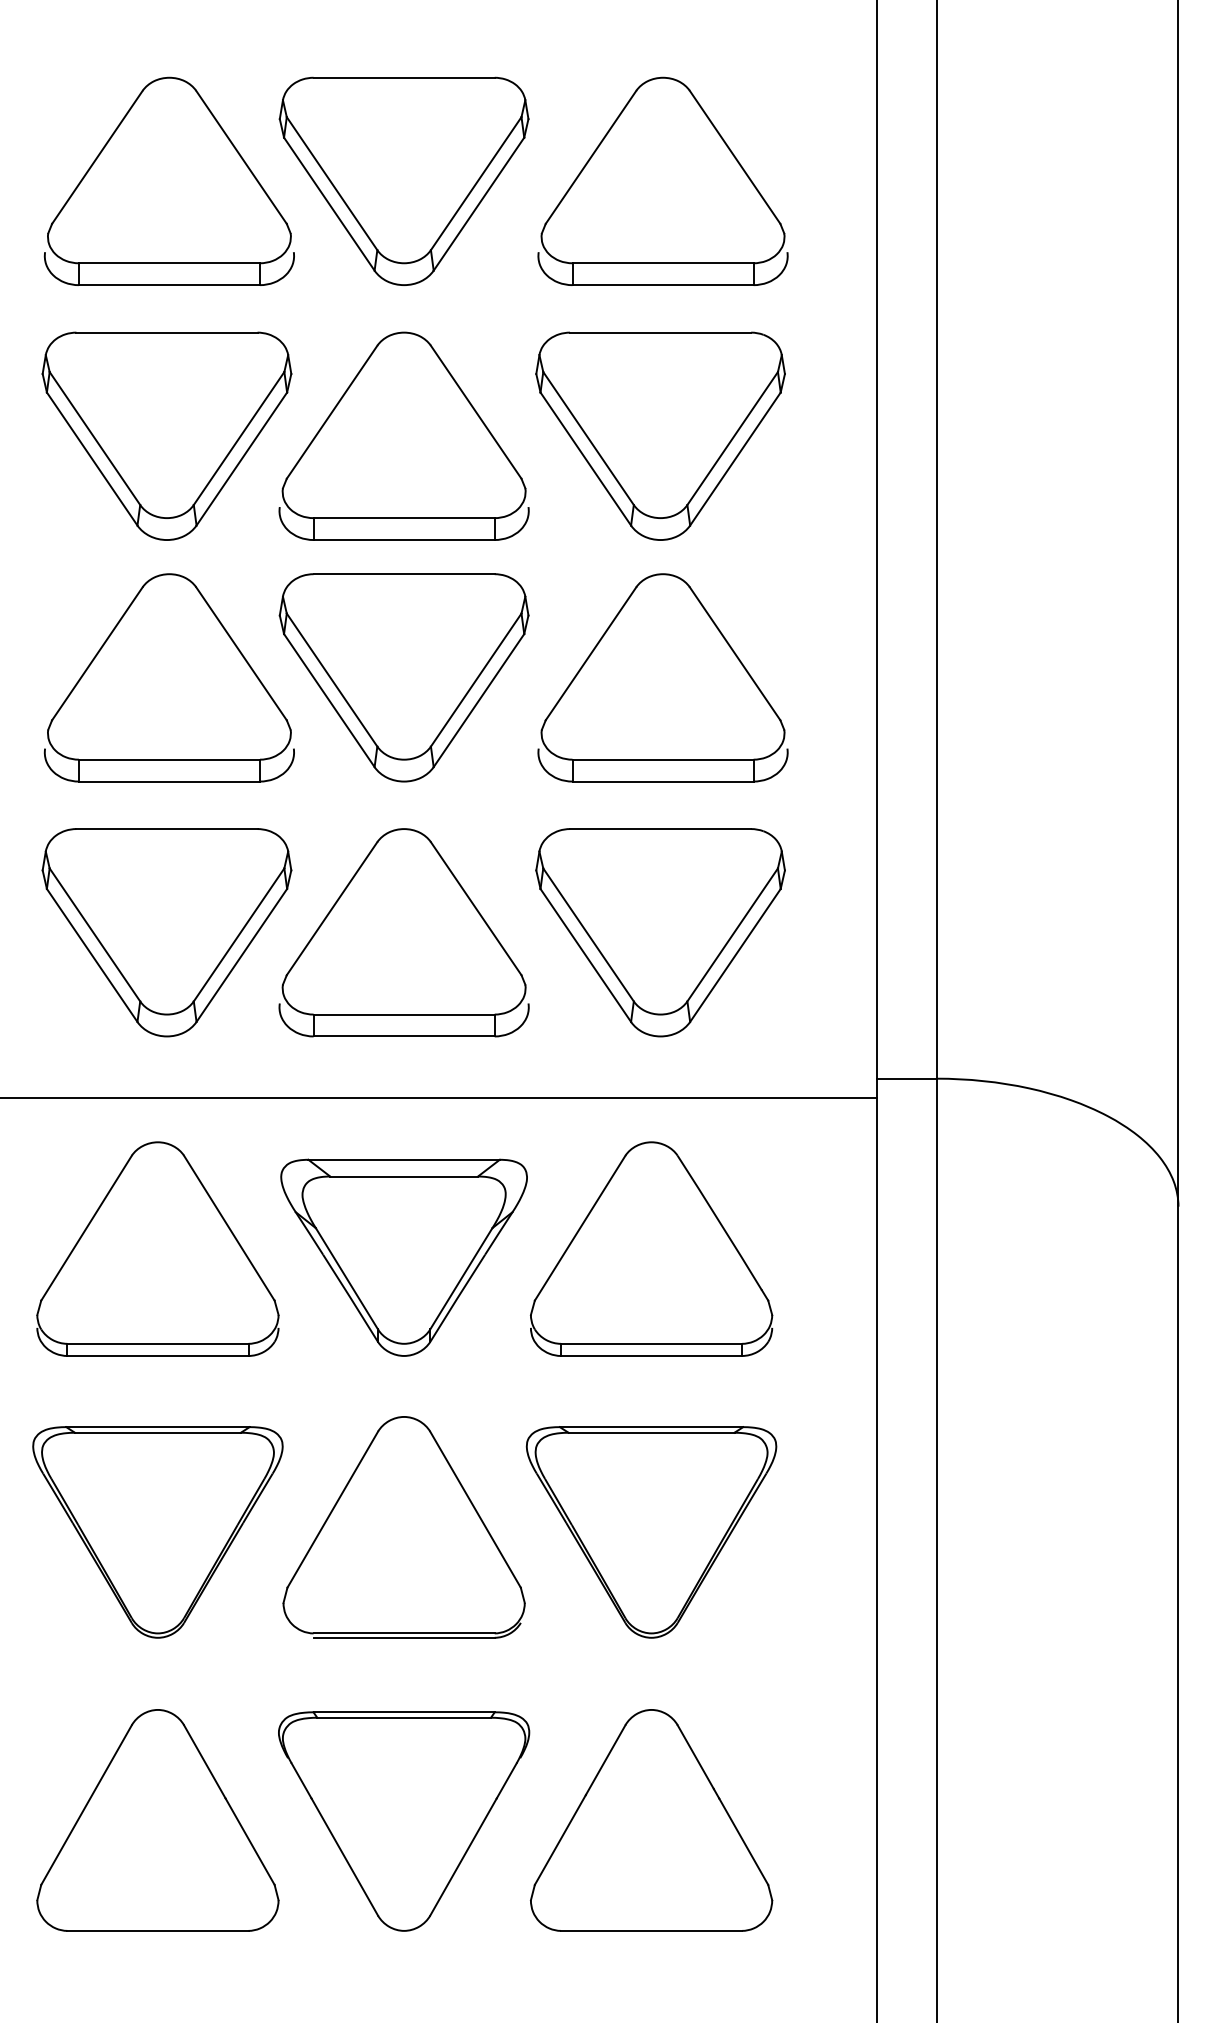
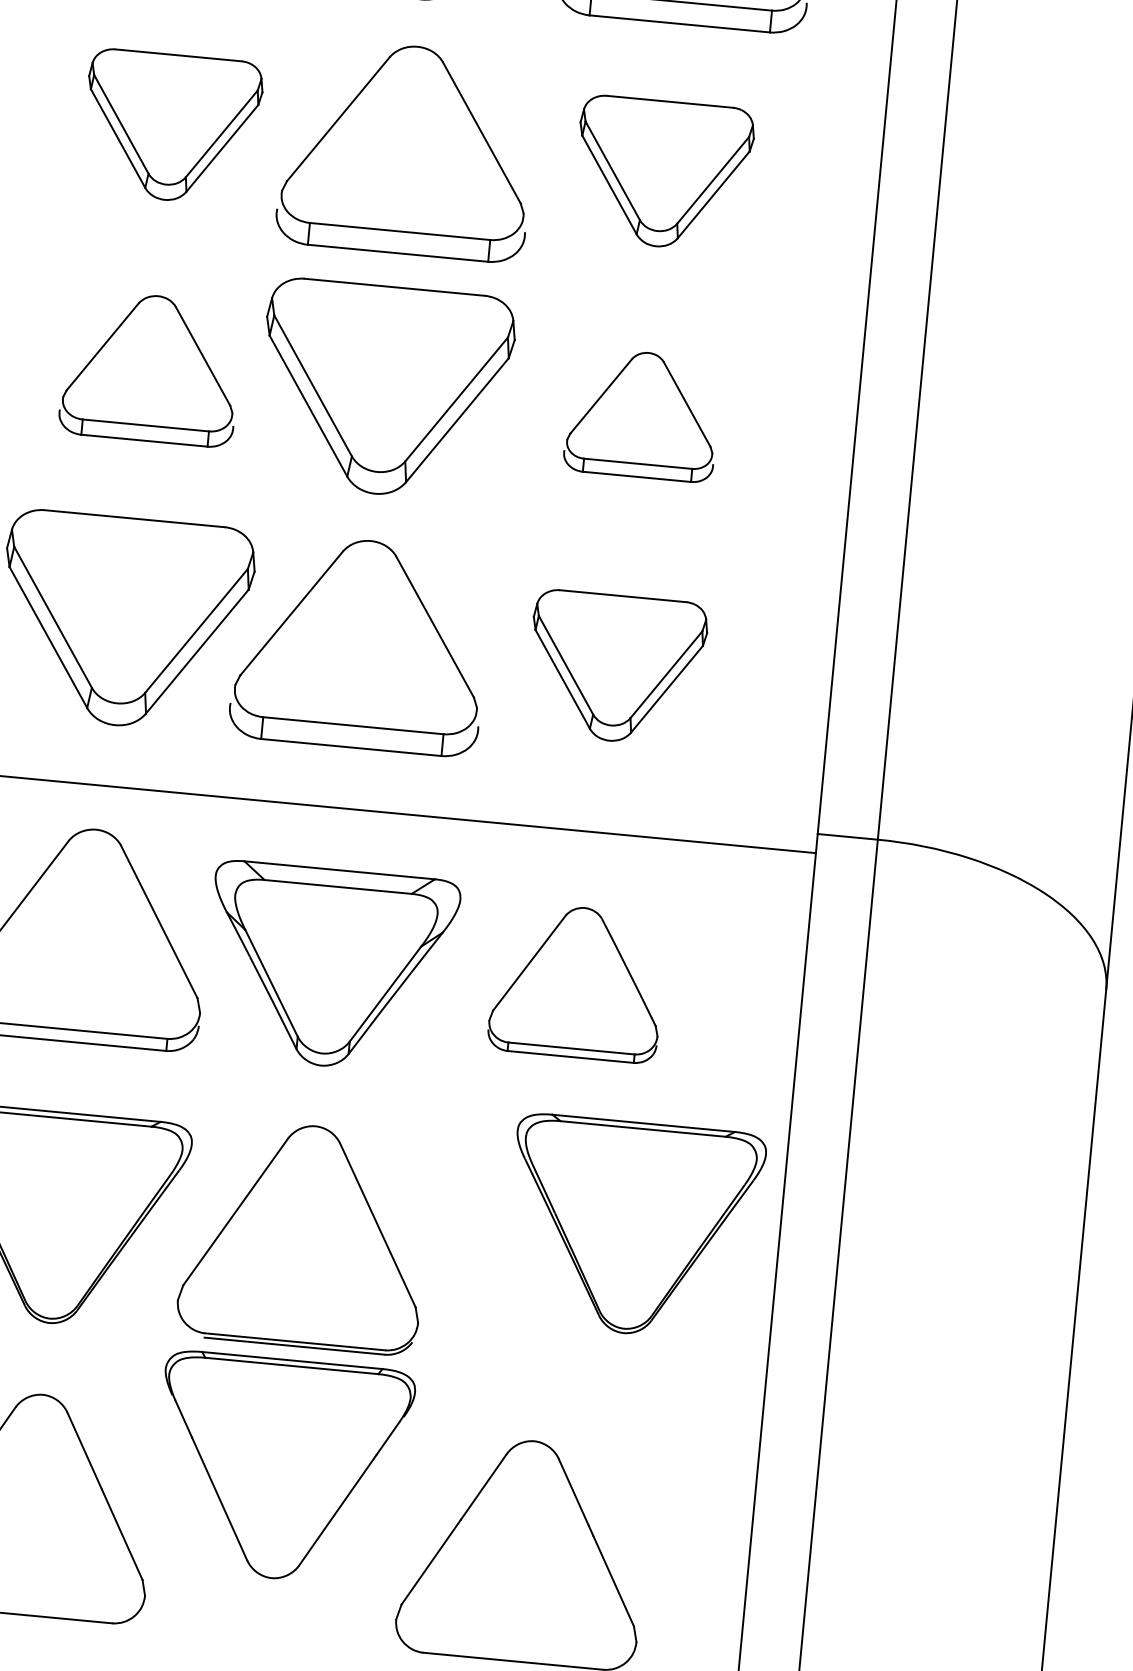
part: (166, 435) -> (171, 126), size x0.7
part: (660, 435) -> (663, 173), size x0.7
part: (168, 677) -> (150, 367), size x0.7
part: (662, 677) -> (642, 414), size x0.6
part: (660, 932) -> (616, 668), size x0.7
part: (651, 1248) -> (577, 981), size x0.7
part: (651, 1532) -> (633, 1228), moved
part: (404, 1821) -> (282, 1469), moved

